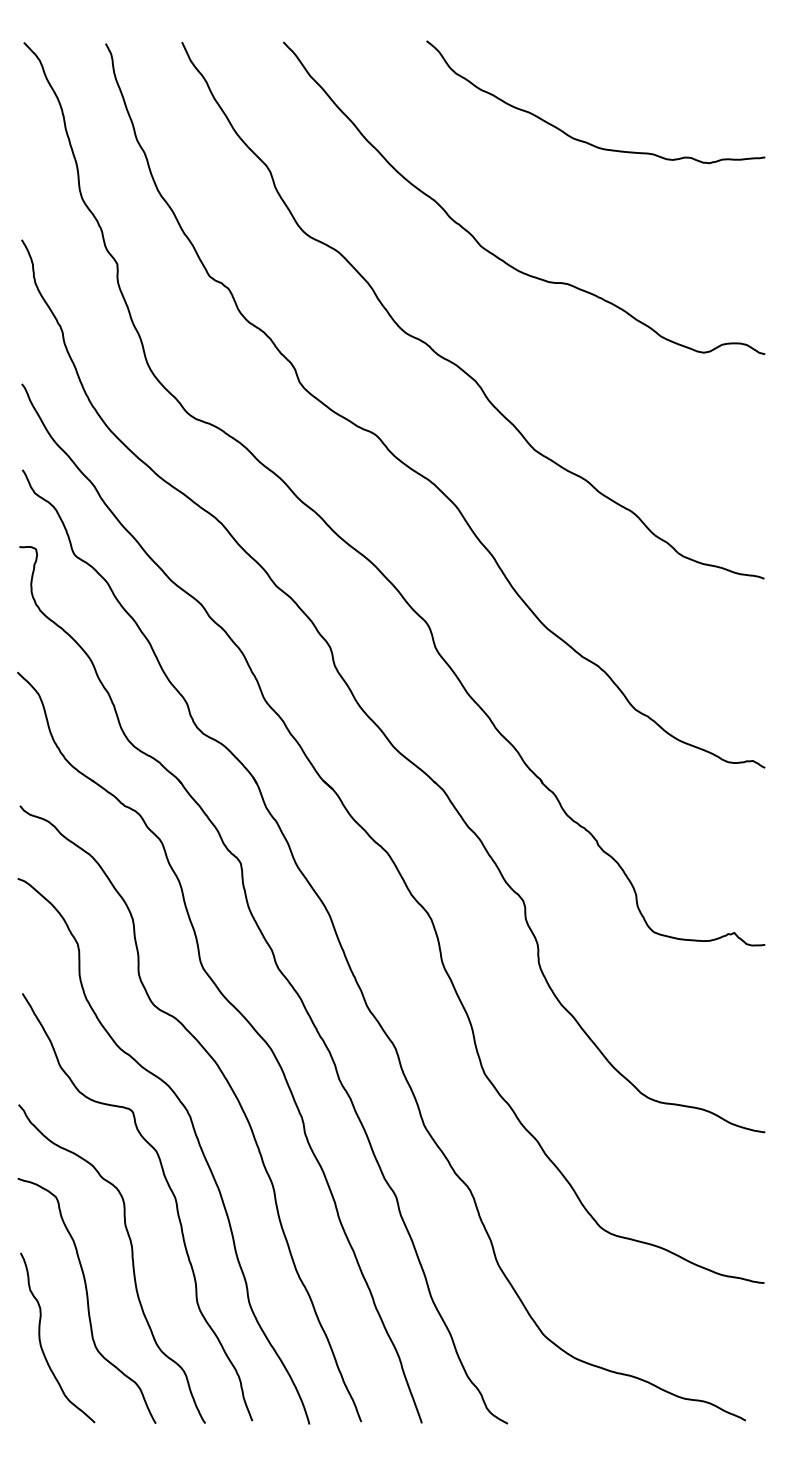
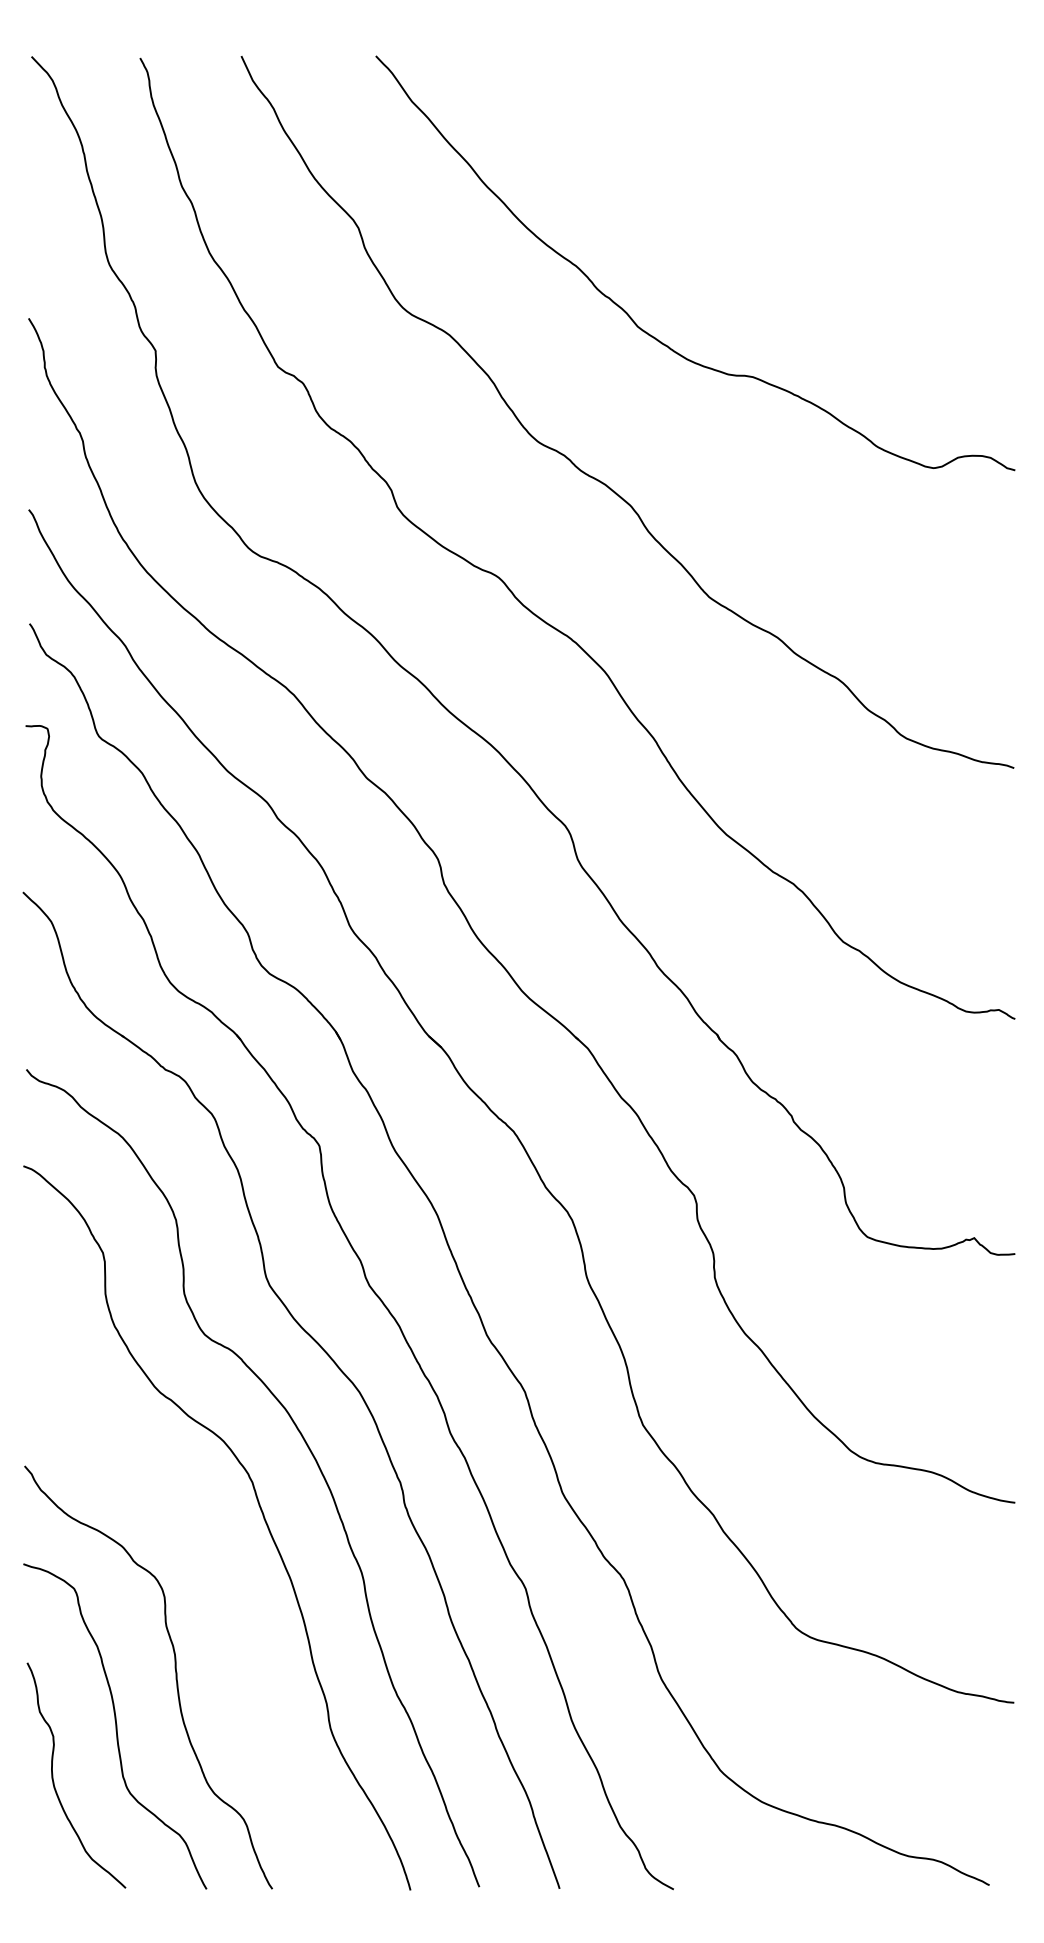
curve: (582, 140) -> (772, 186), removed
curve: (170, 1190) -> (226, 1580), removed

